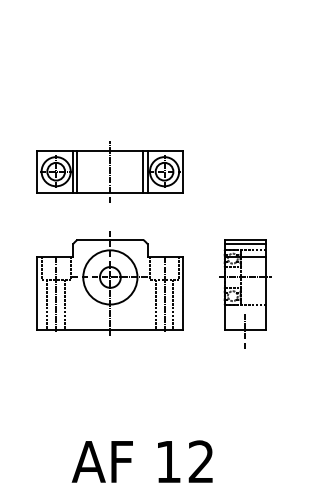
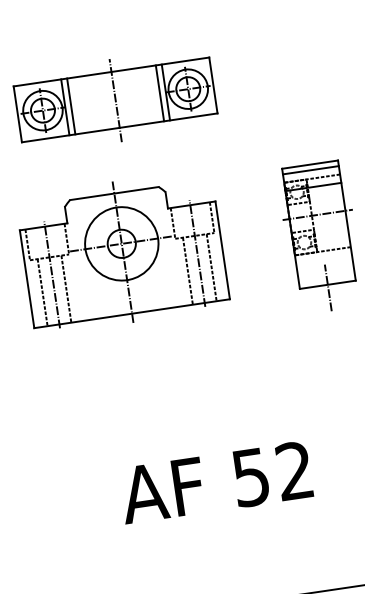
part: (109, 283) -> (121, 252), moved
text: (168, 462) -> (251, 478), 12 -> 52

